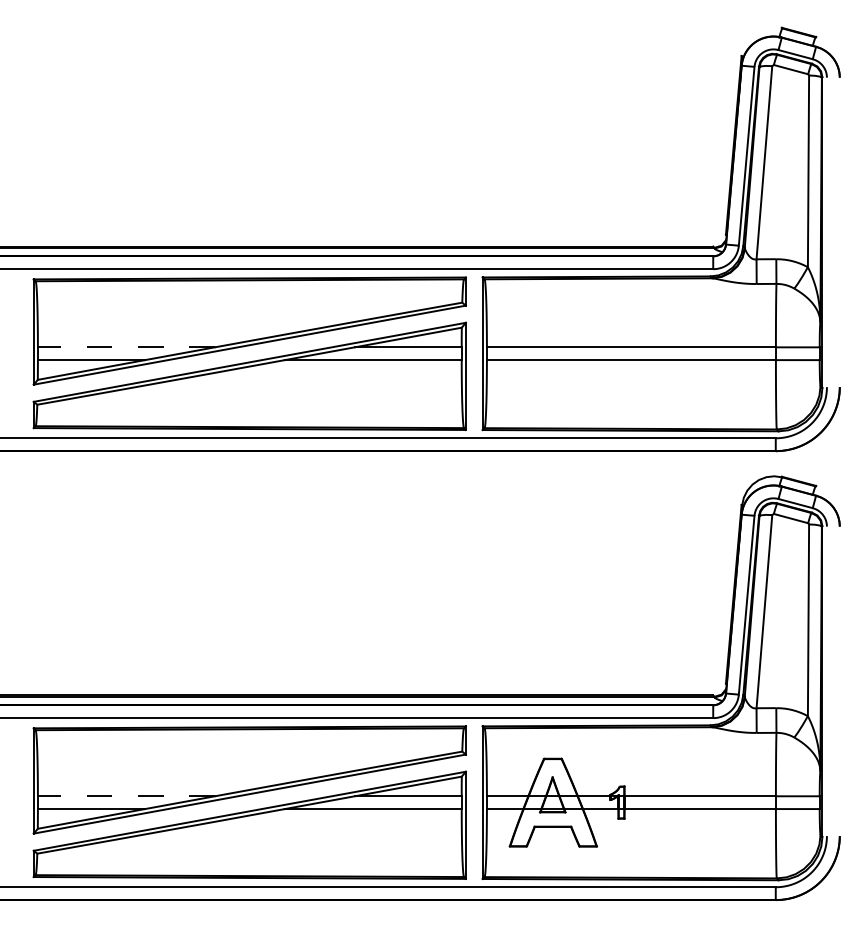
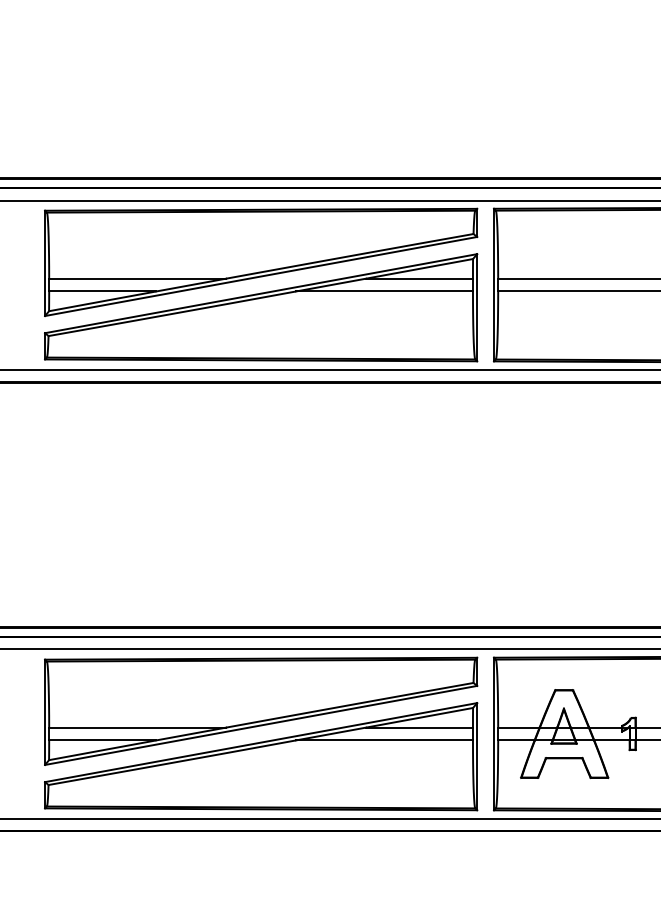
line: (125, 347) -> (136, 278), dashed -> solid
line: (125, 796) -> (136, 727), dashed -> solid

